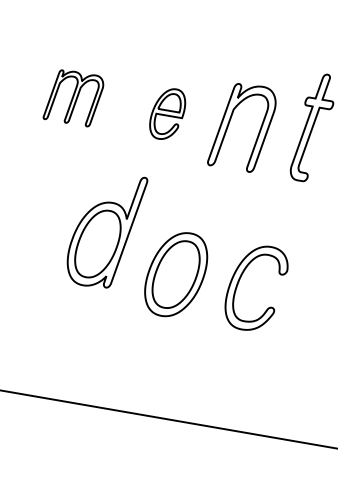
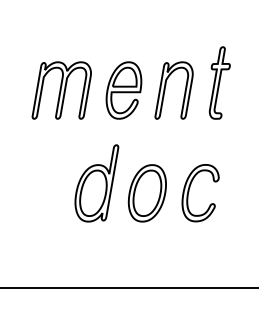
part: (73, 97) -> (61, 90), size x1.67
part: (166, 113) -> (123, 90), size x1.67
part: (105, 230) -> (96, 183), moved

